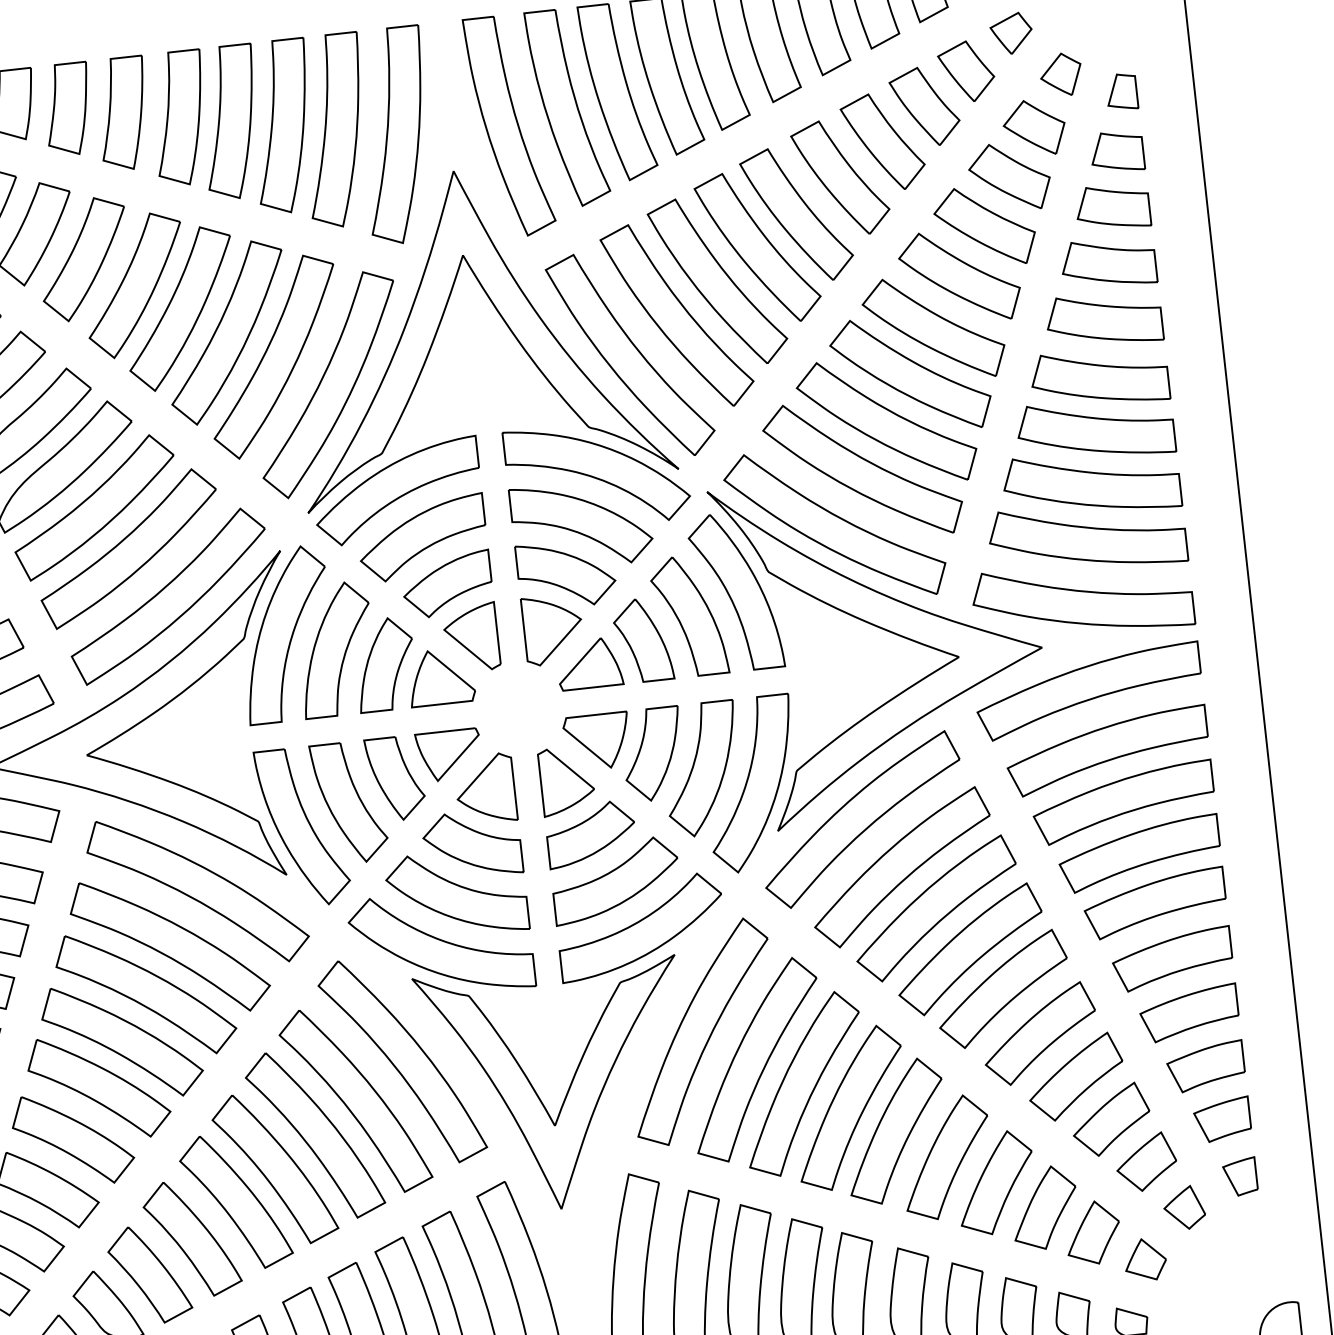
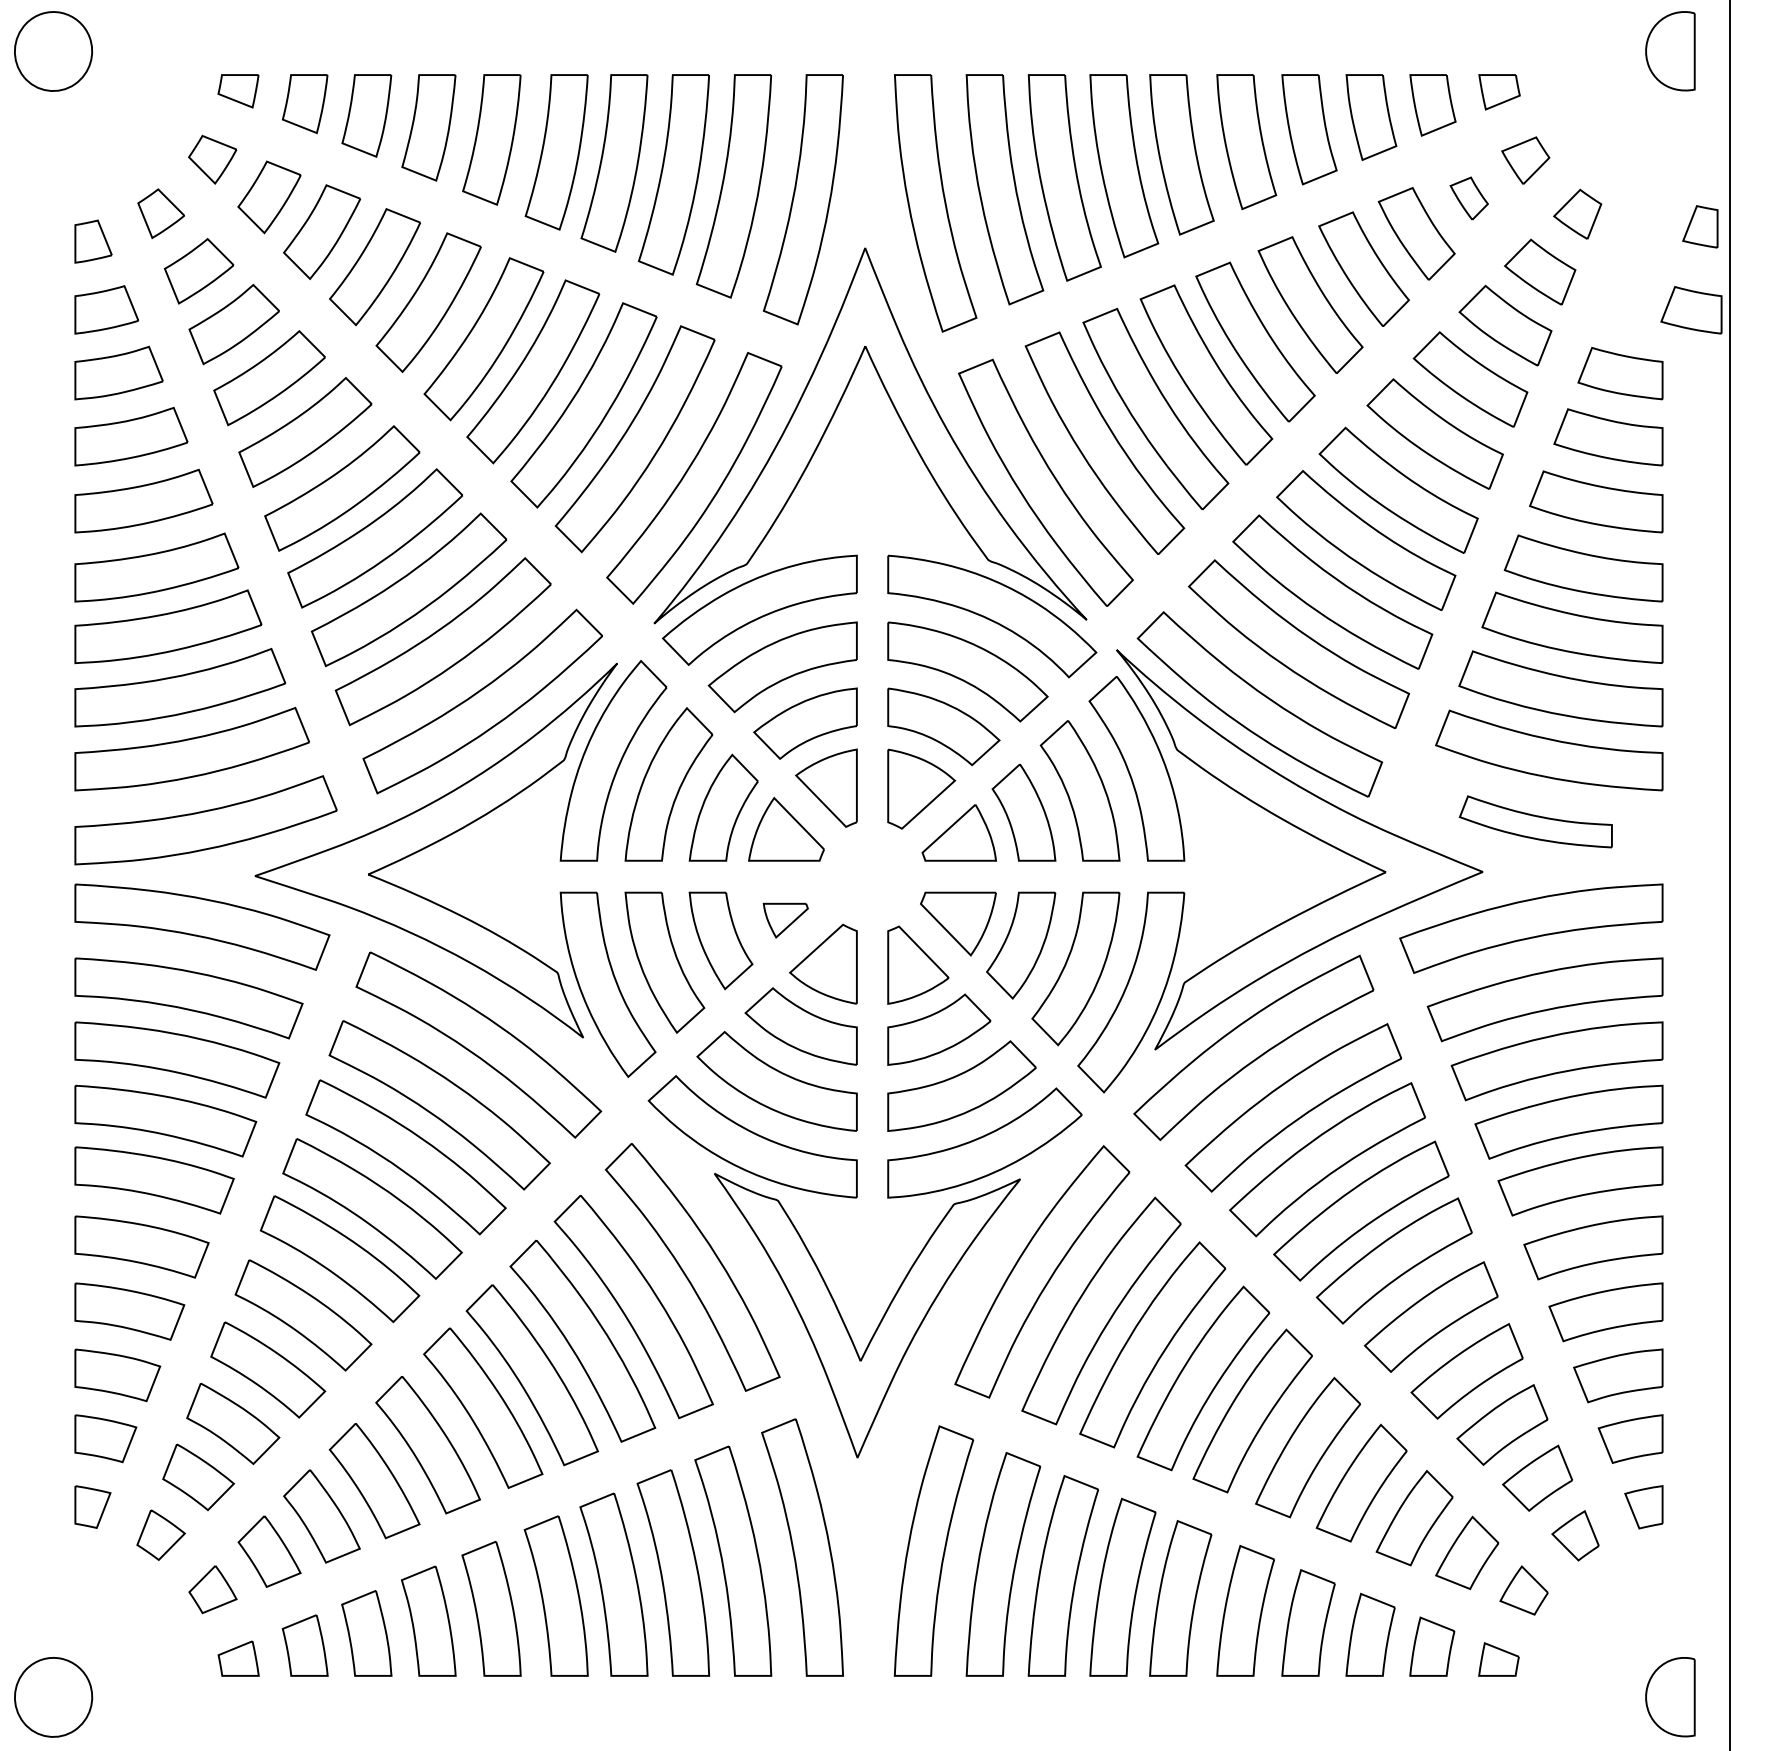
part: (966, 71) -> (1469, 198), size x0.6
part: (1121, 91) -> (1700, 226), moved
part: (1117, 152) -> (1691, 310), moved
part: (1082, 599) -> (1535, 821), size x0.6
part: (448, 755) -> (785, 920), size x0.6

